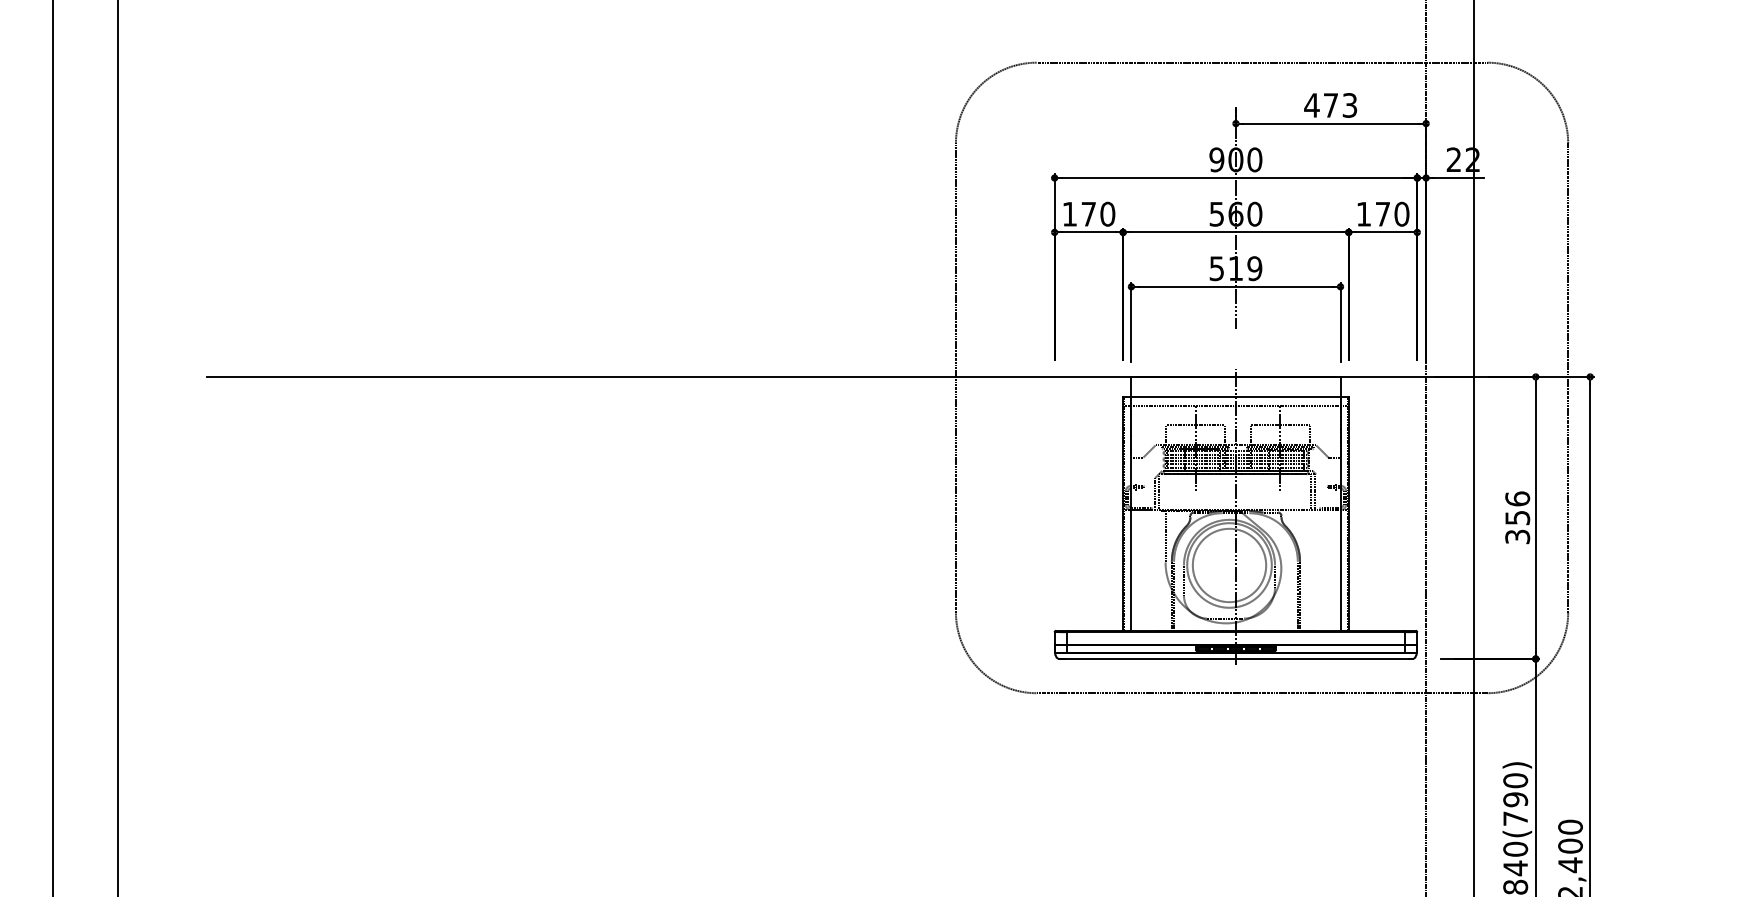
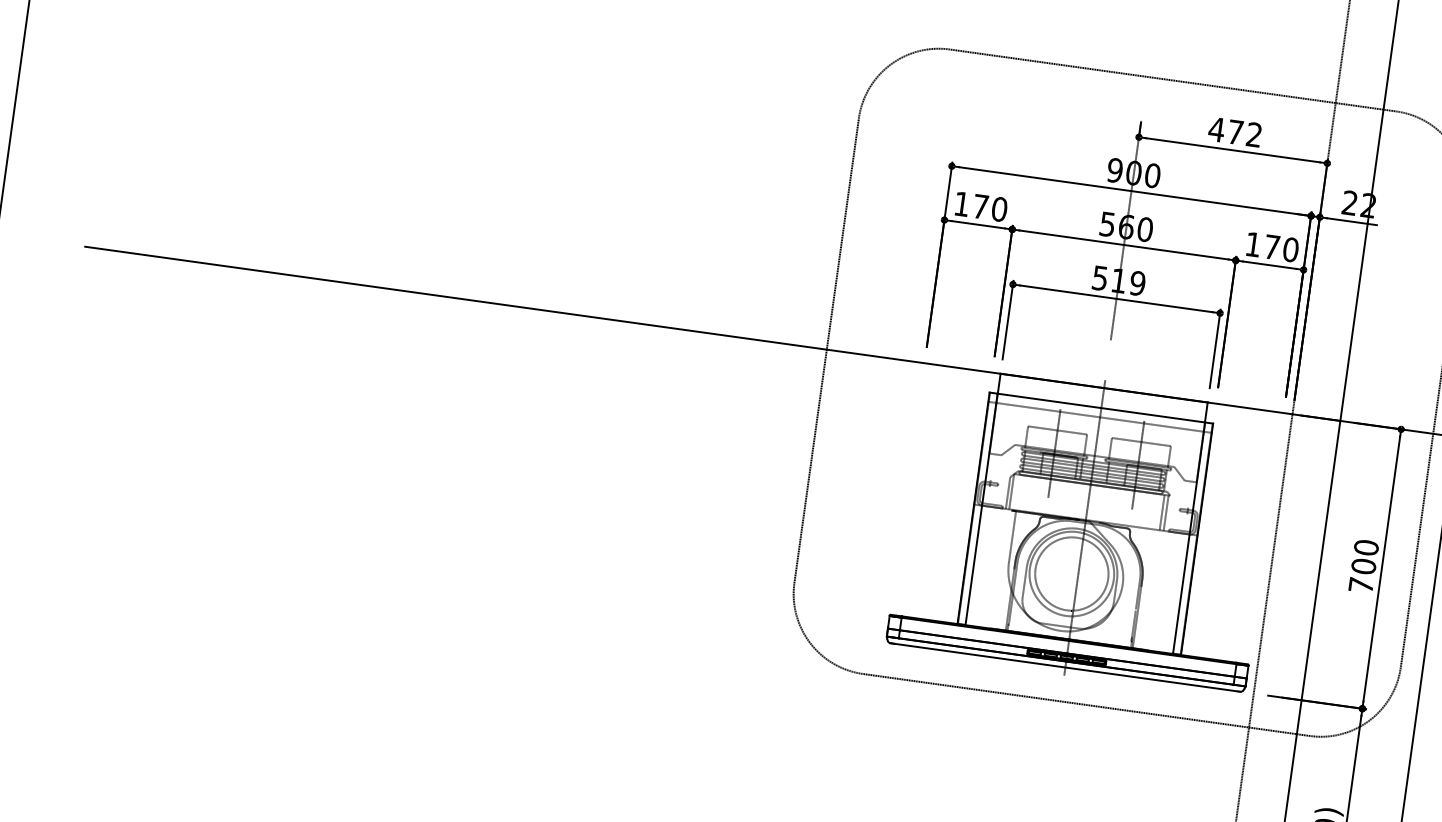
text: (1349, 105) -> (1253, 134), 473 -> 472
text: (1517, 517) -> (1363, 566), 356 -> 700

